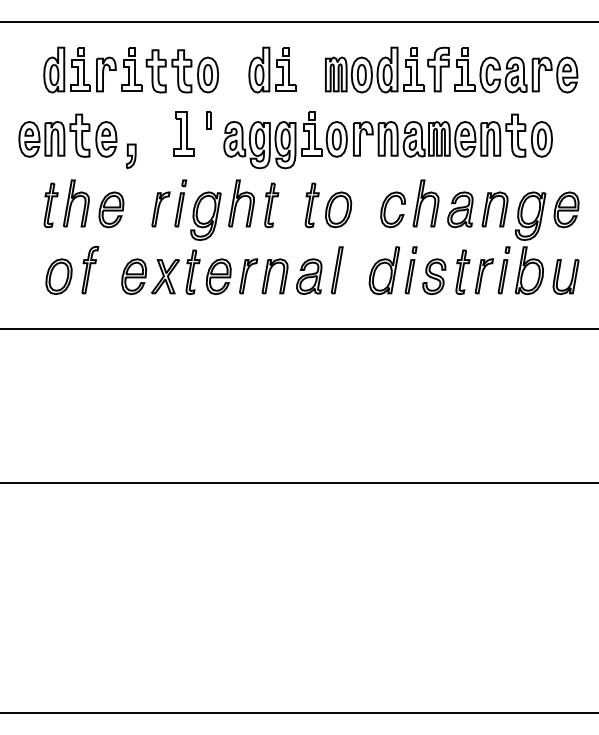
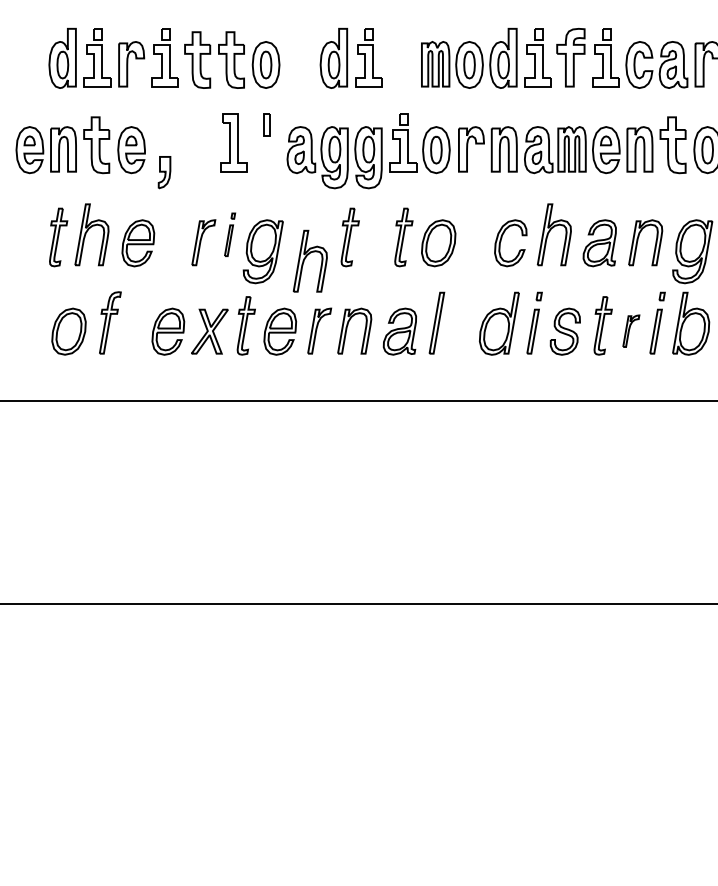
part: (180, 203) -> (229, 234), size x0.7
part: (241, 203) -> (310, 261), moved
part: (483, 276) -> (630, 331), size x0.7

